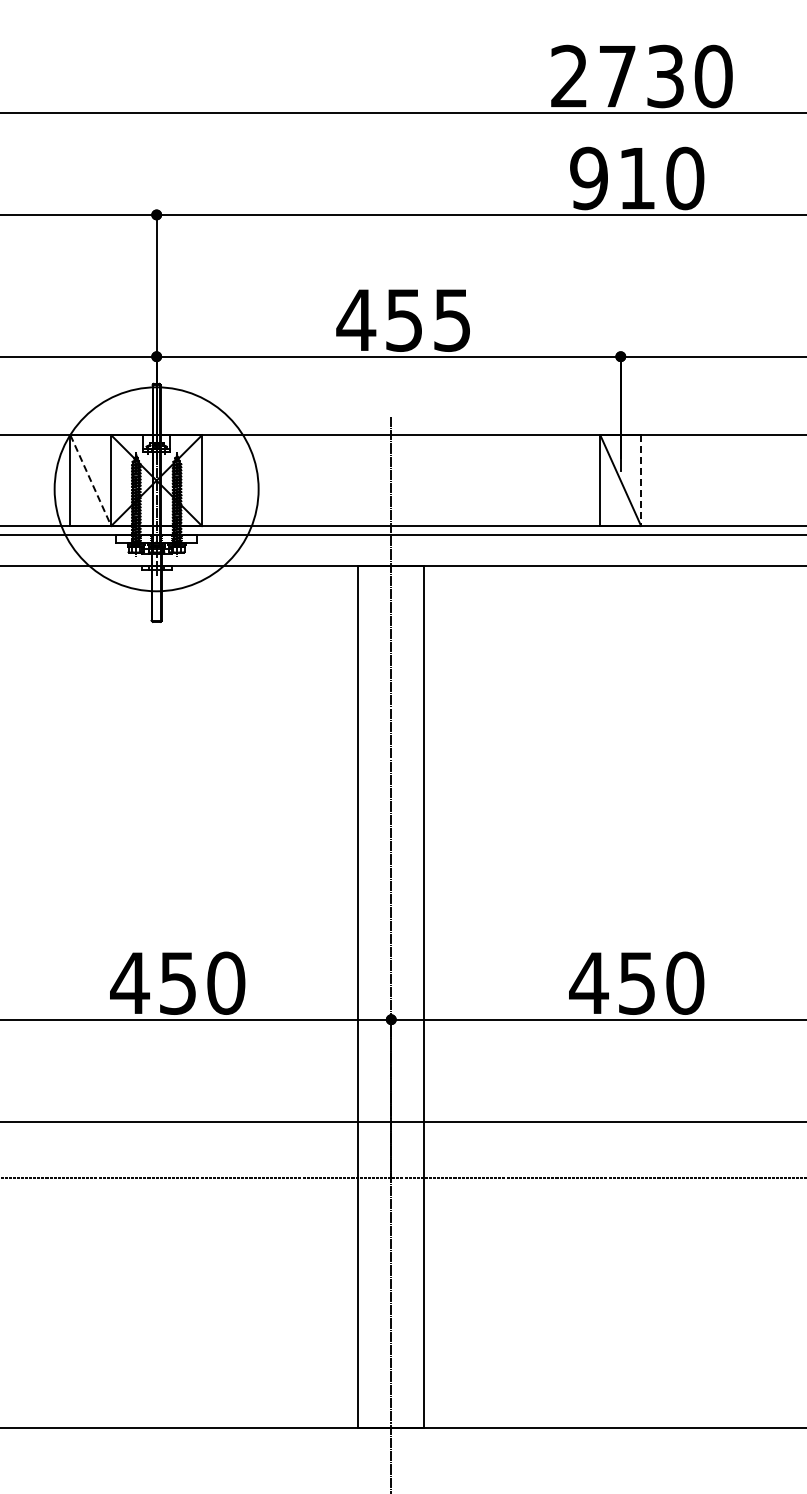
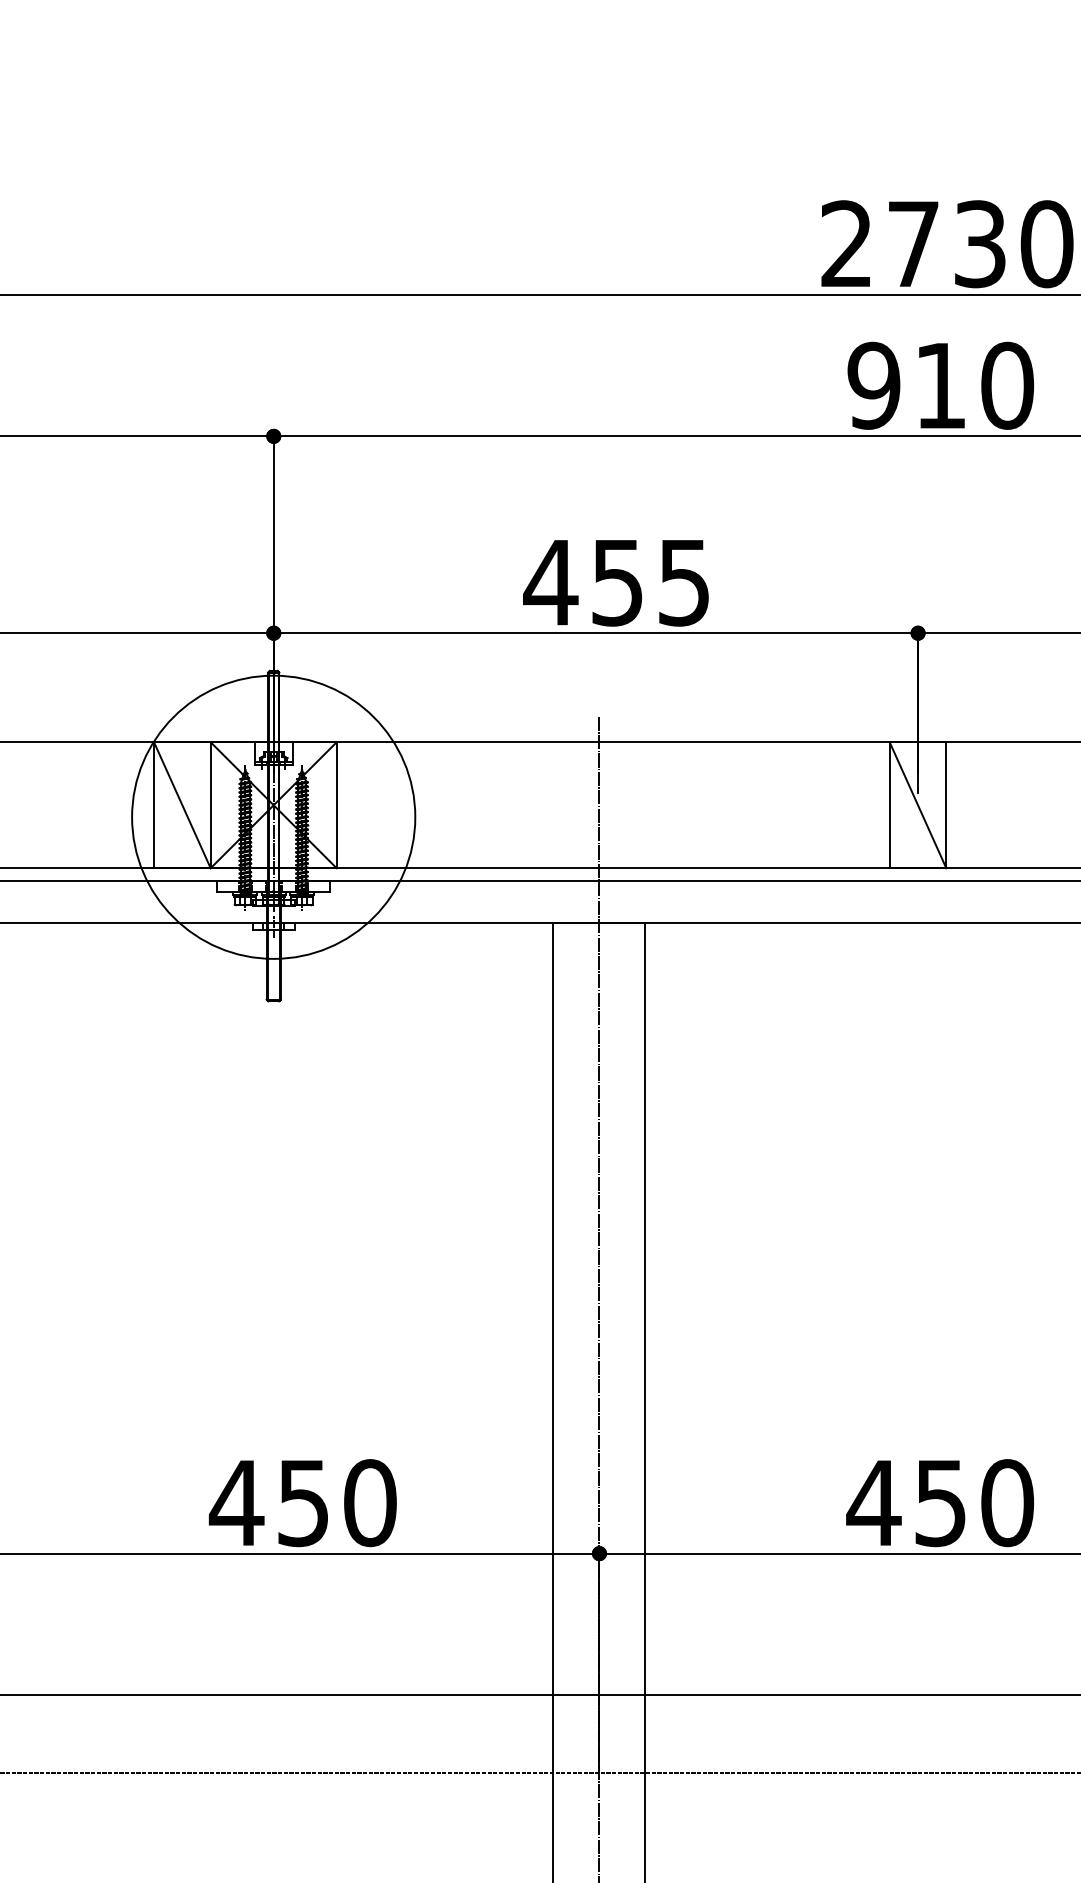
line: (90, 480) -> (181, 805), dashed -> solid
line: (641, 481) -> (946, 806), dashed -> solid

